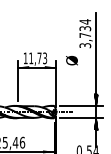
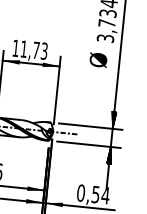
text: (71, 60) -> (97, 59), moved

